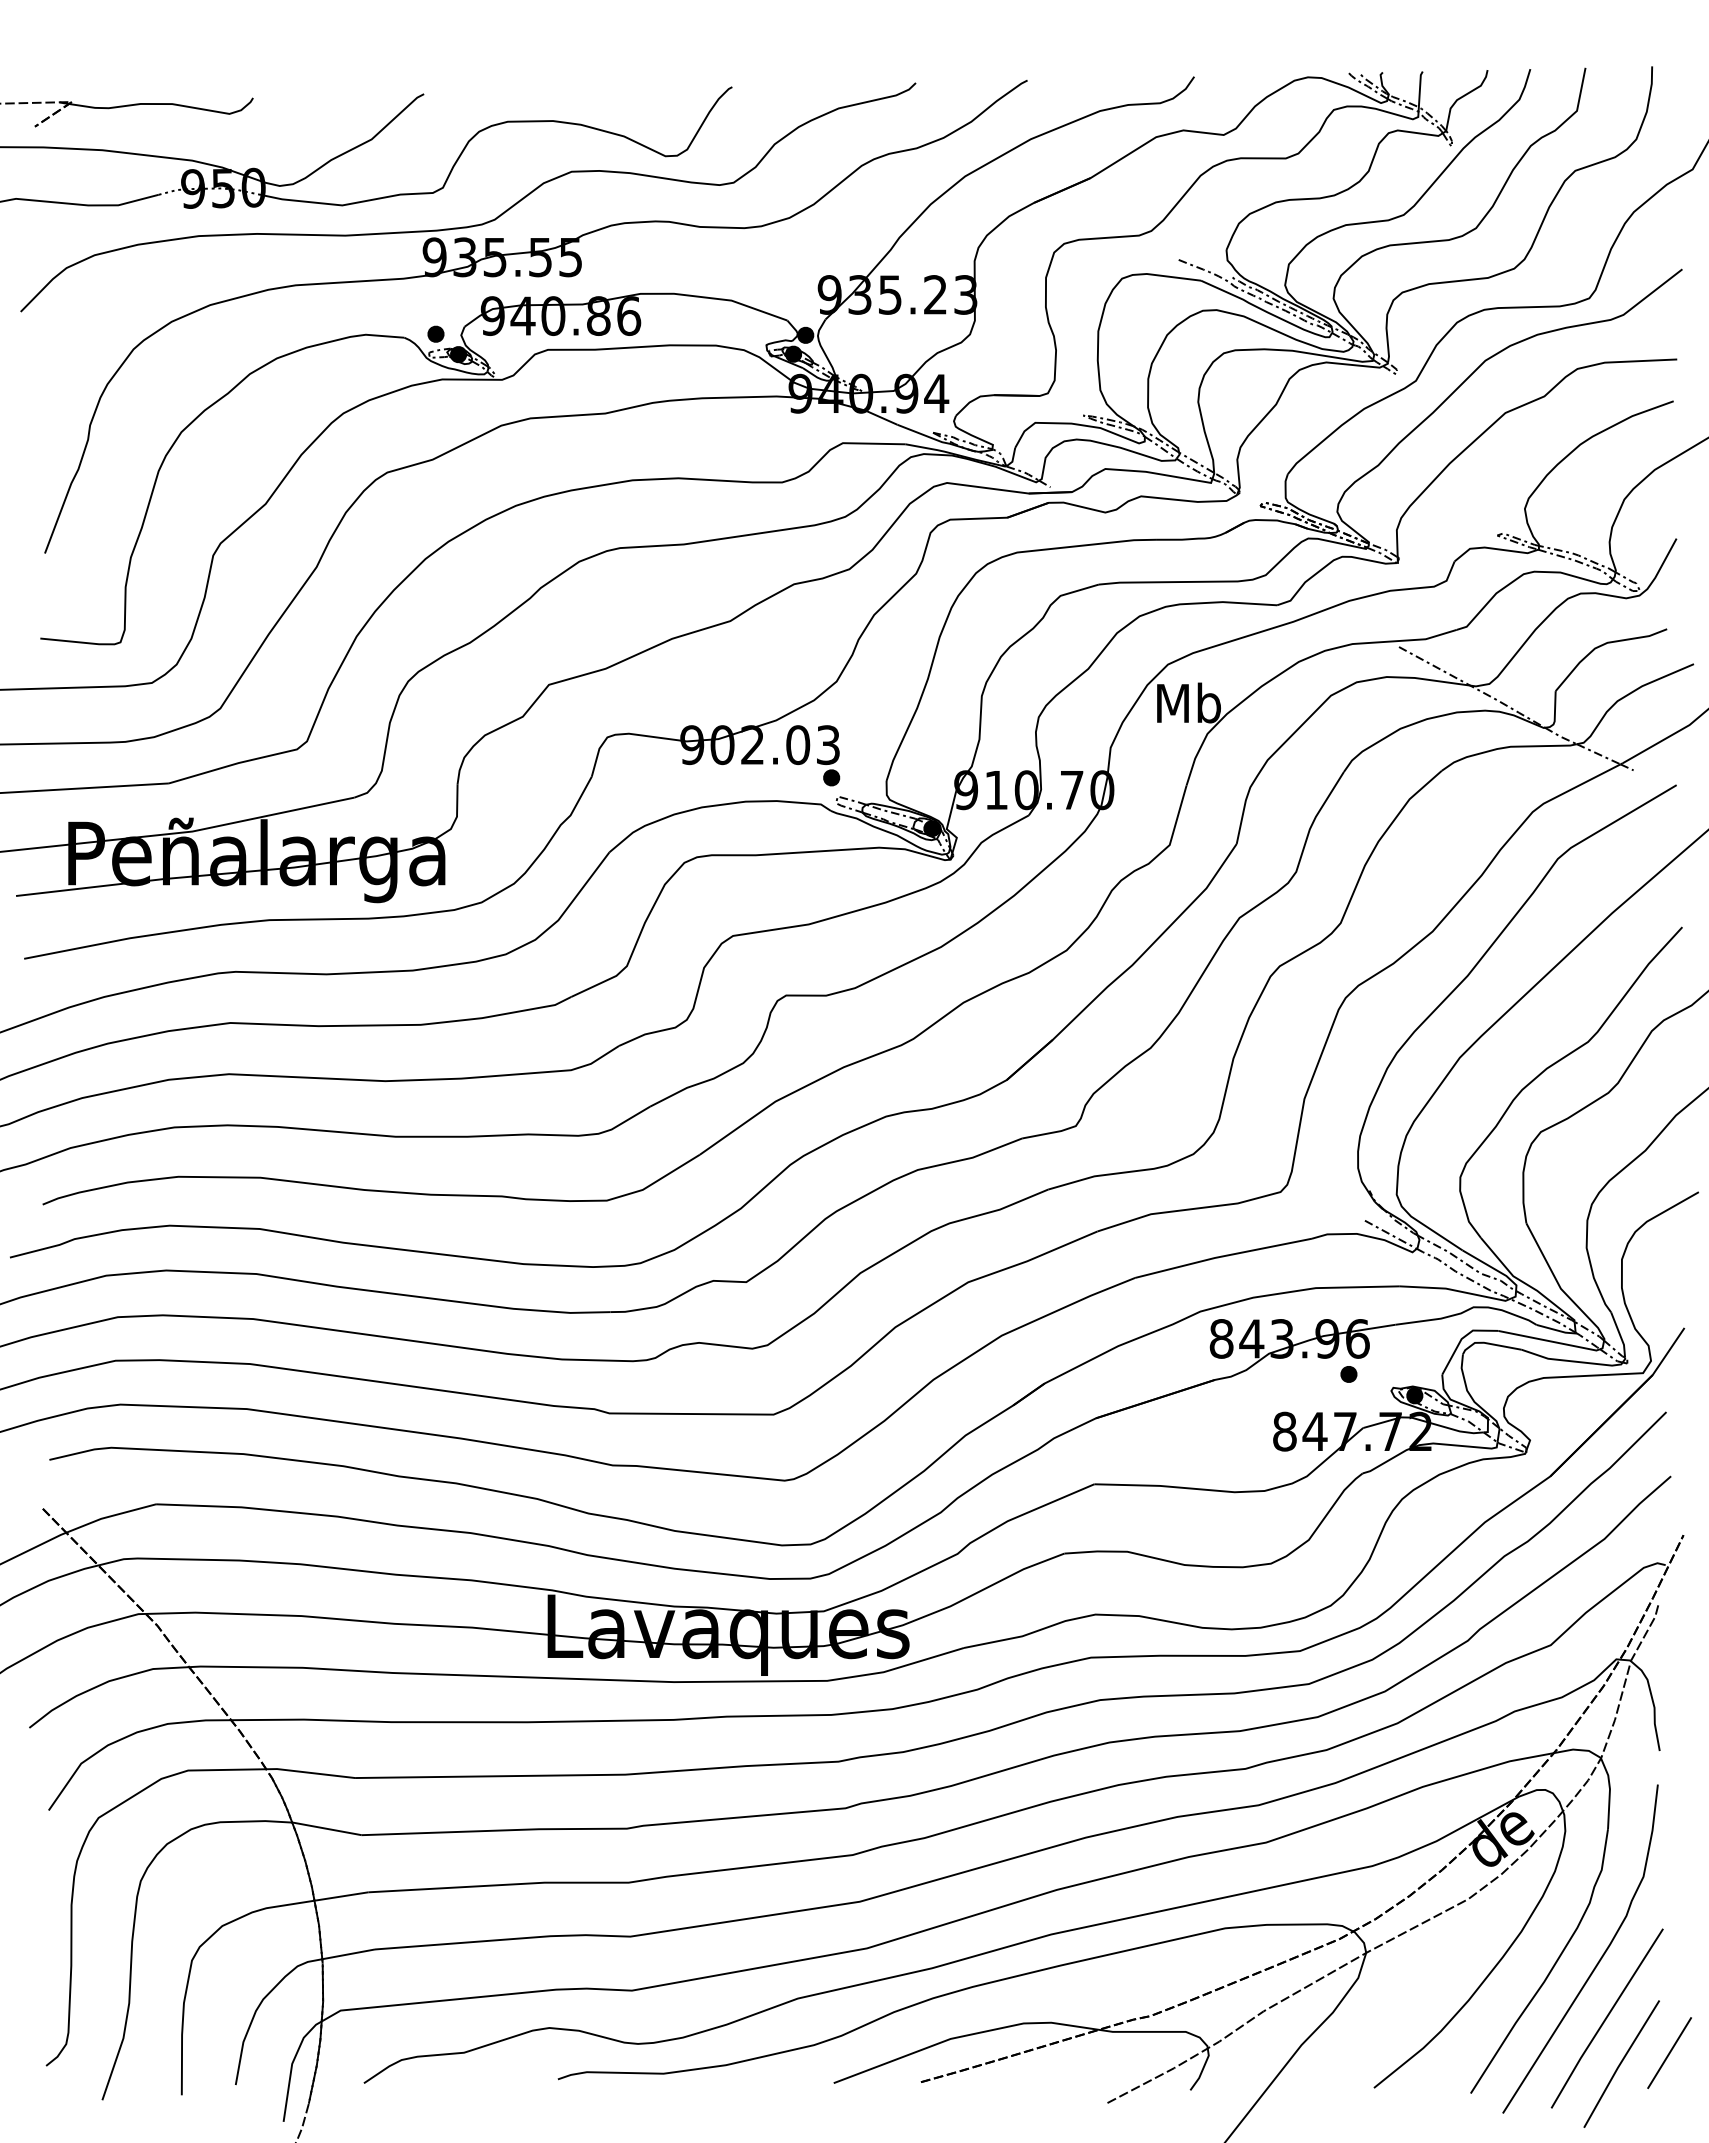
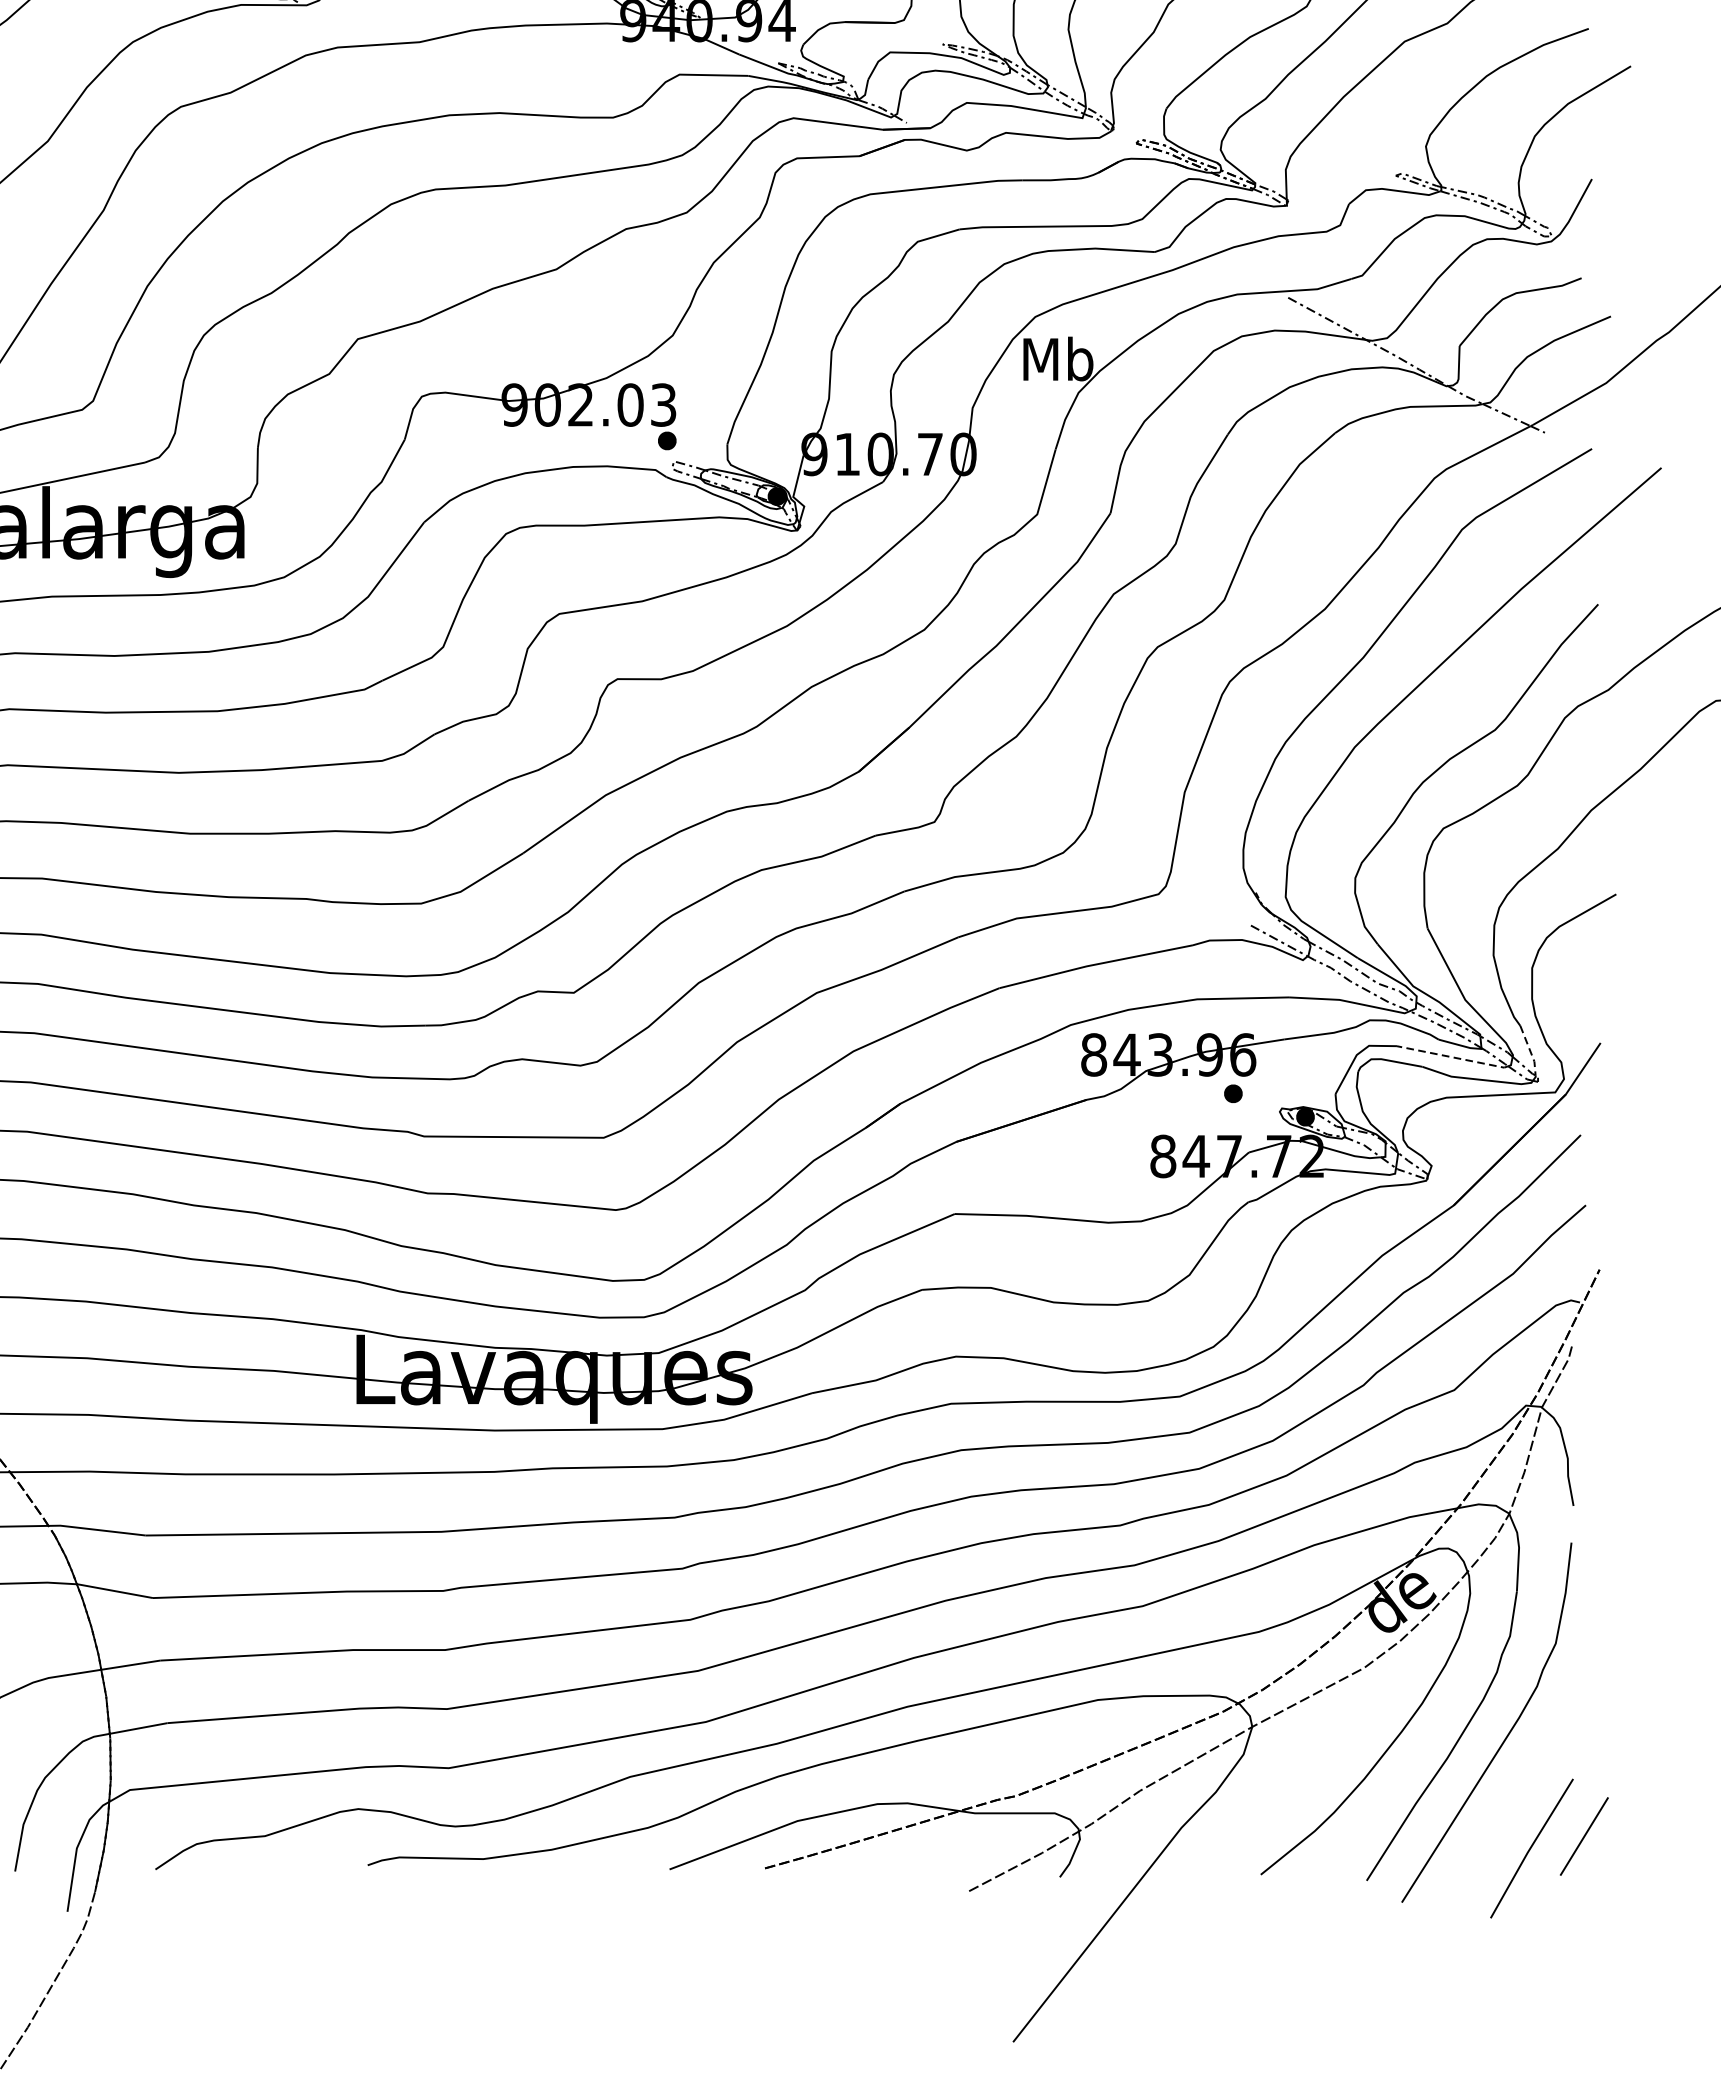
line: (1620, 1335) -> (1530, 1051), solid -> dashed
line: (1549, 1341) -> (1452, 1057), solid -> dashed
line: (1606, 2018) -> (1515, 1798), removed

